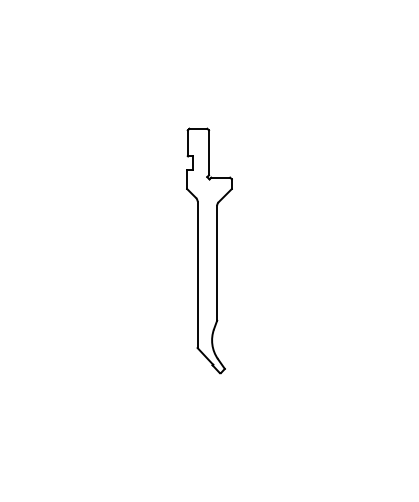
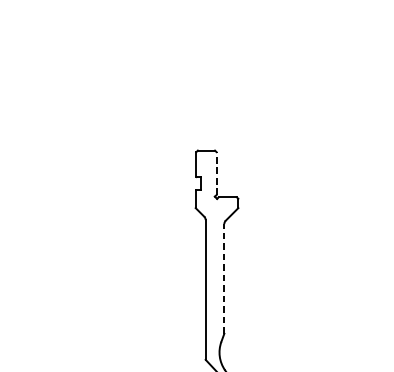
line: (209, 152) -> (217, 173), solid -> dashed
line: (217, 262) -> (224, 278), solid -> dashed

